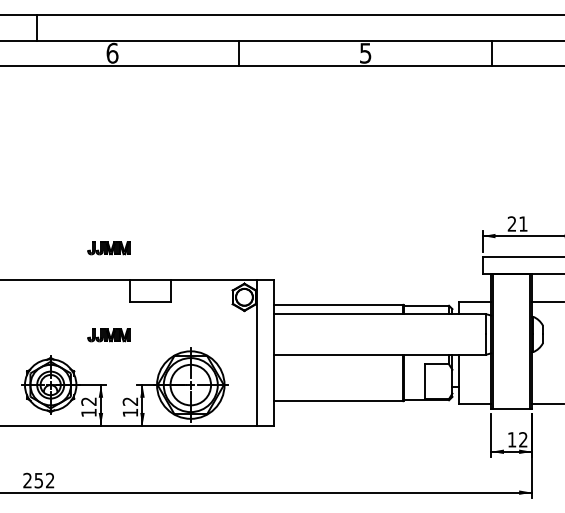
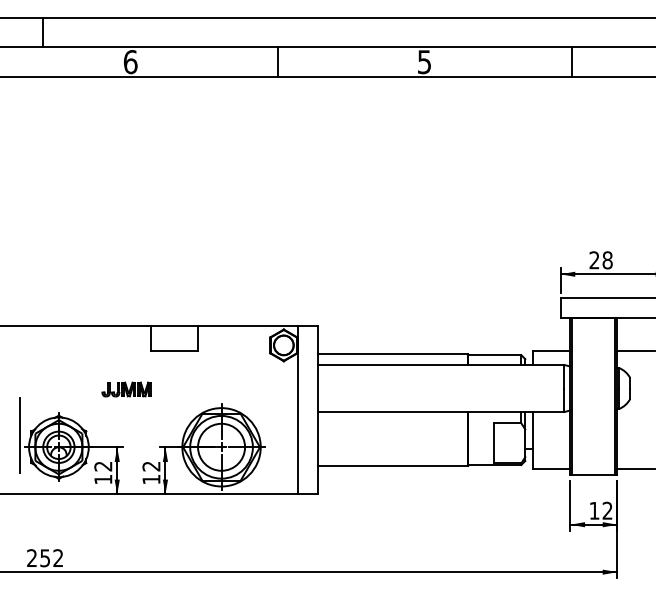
text: (523, 223) -> (607, 259), 21 -> 28
part: (108, 248) -> (126, 288), removed
line: (16, 374) -> (19, 434), added

